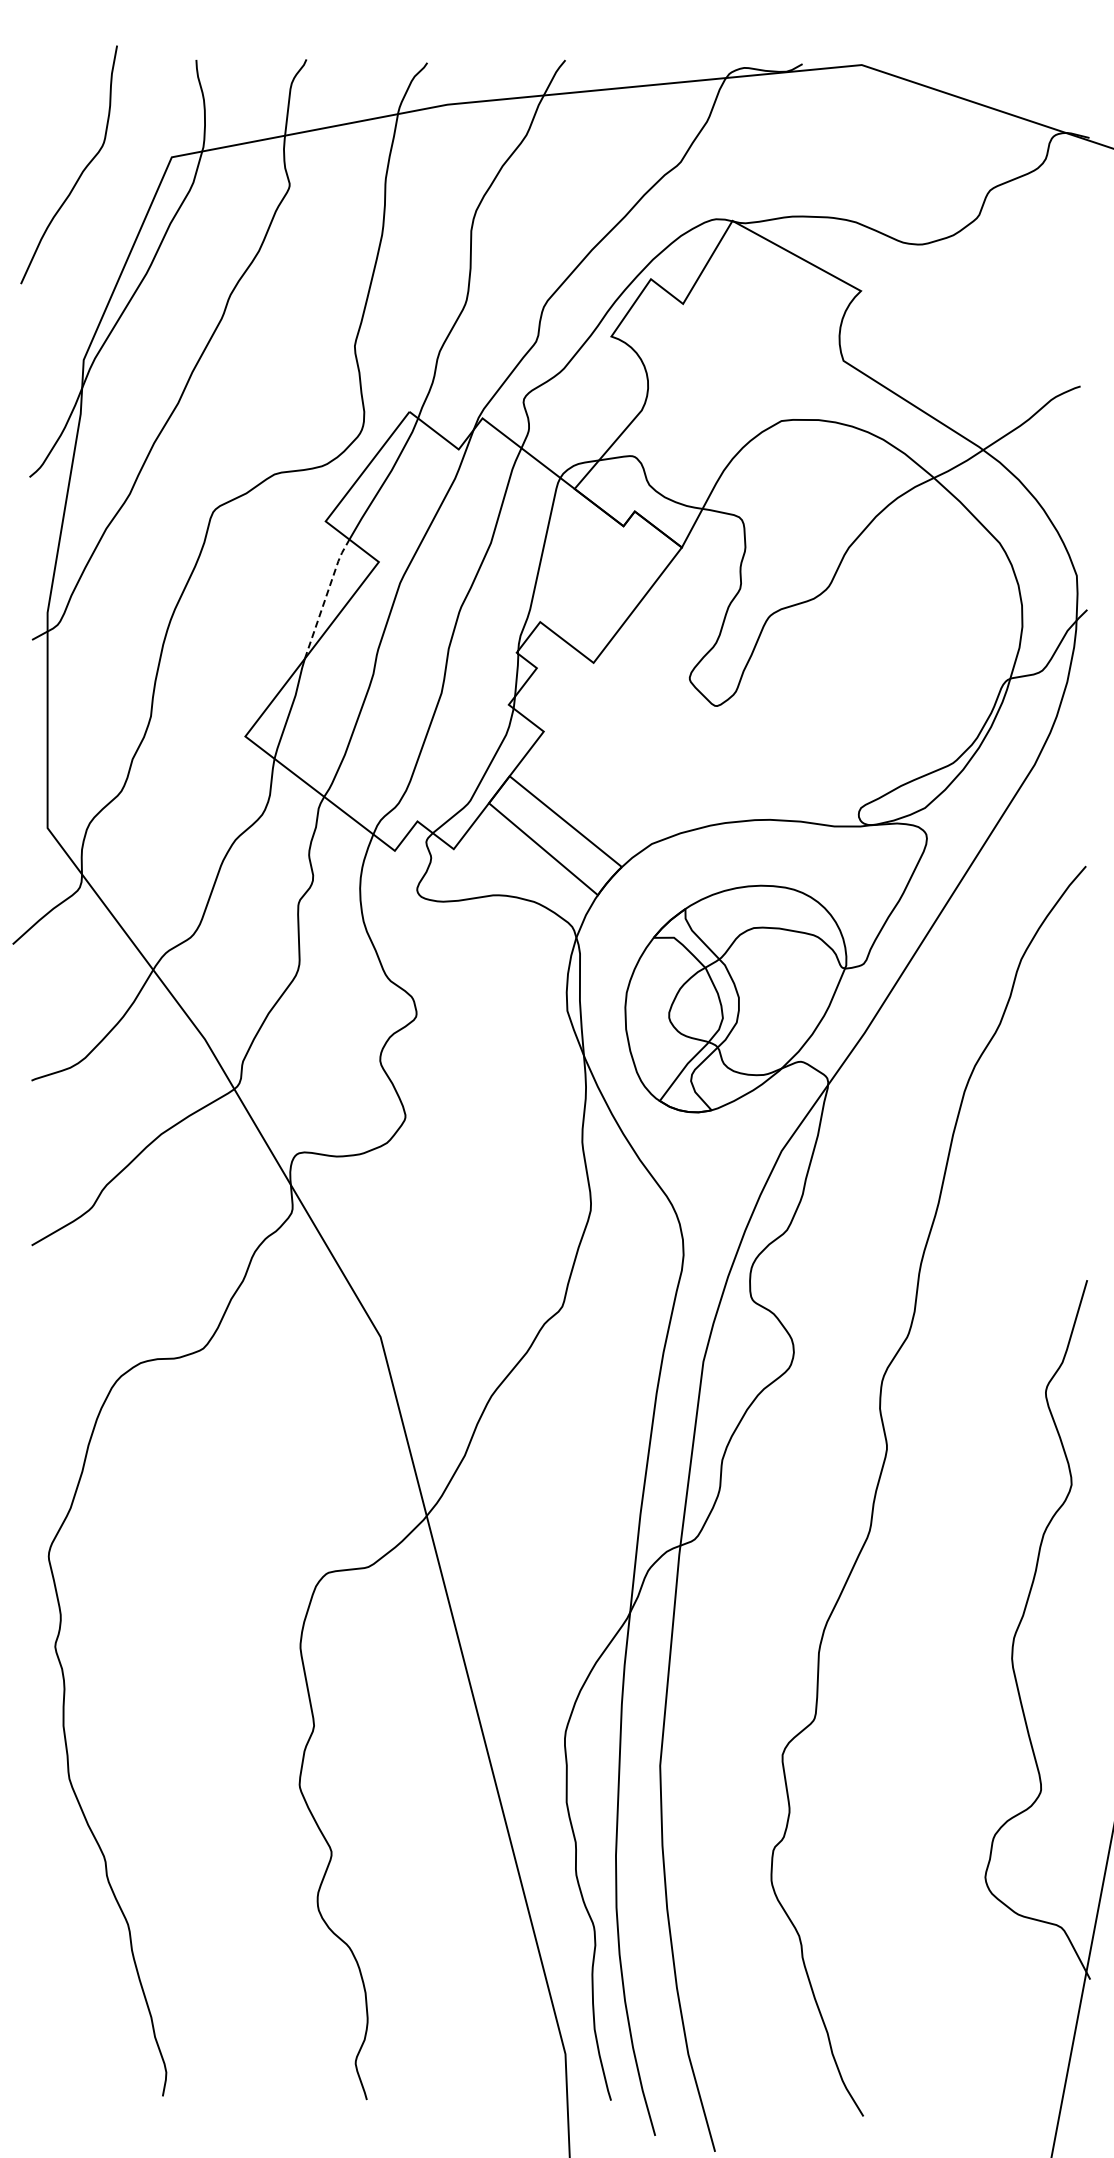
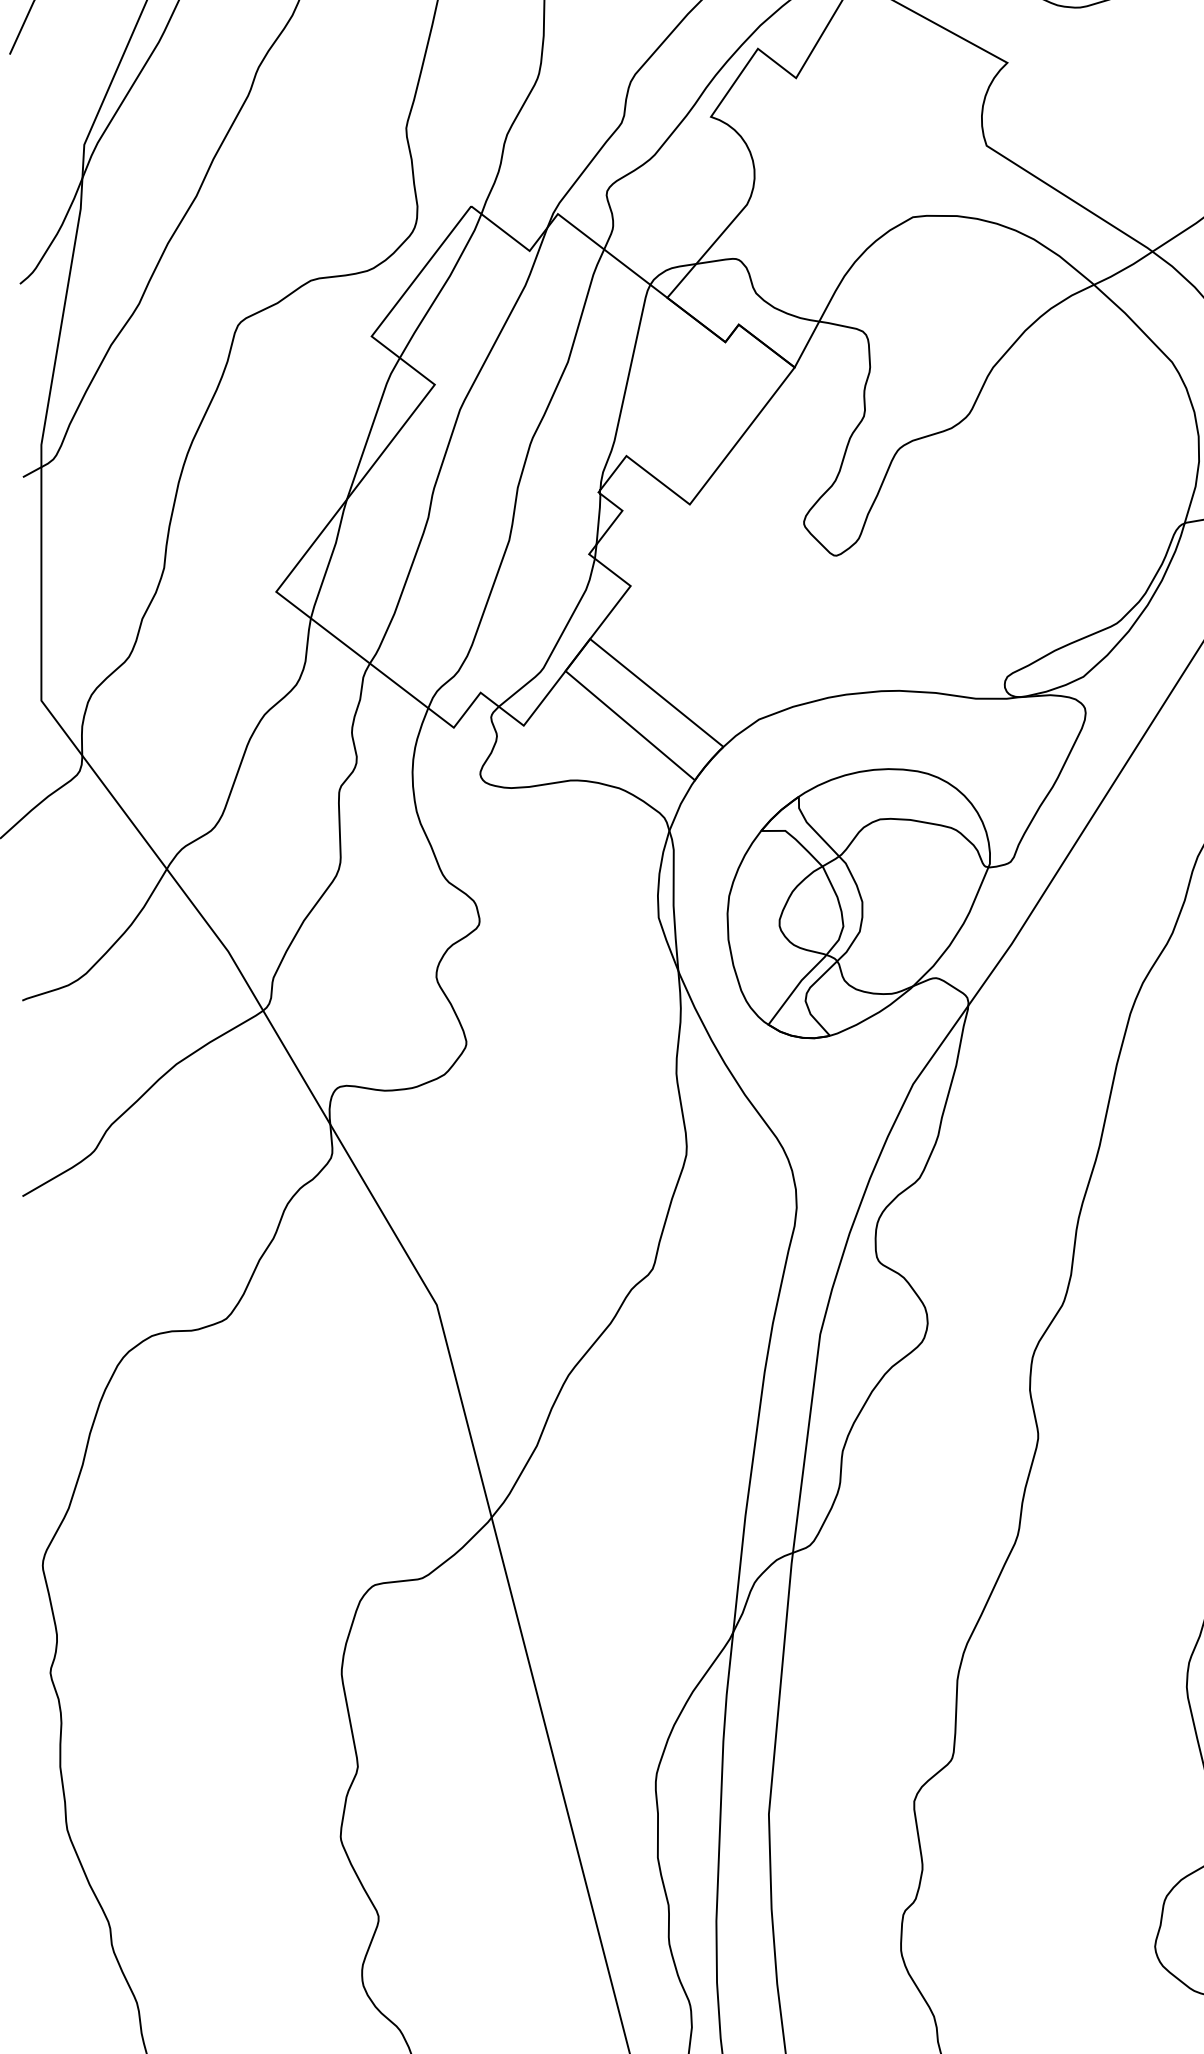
line: (326, 596) -> (372, 425), dashed -> solid

